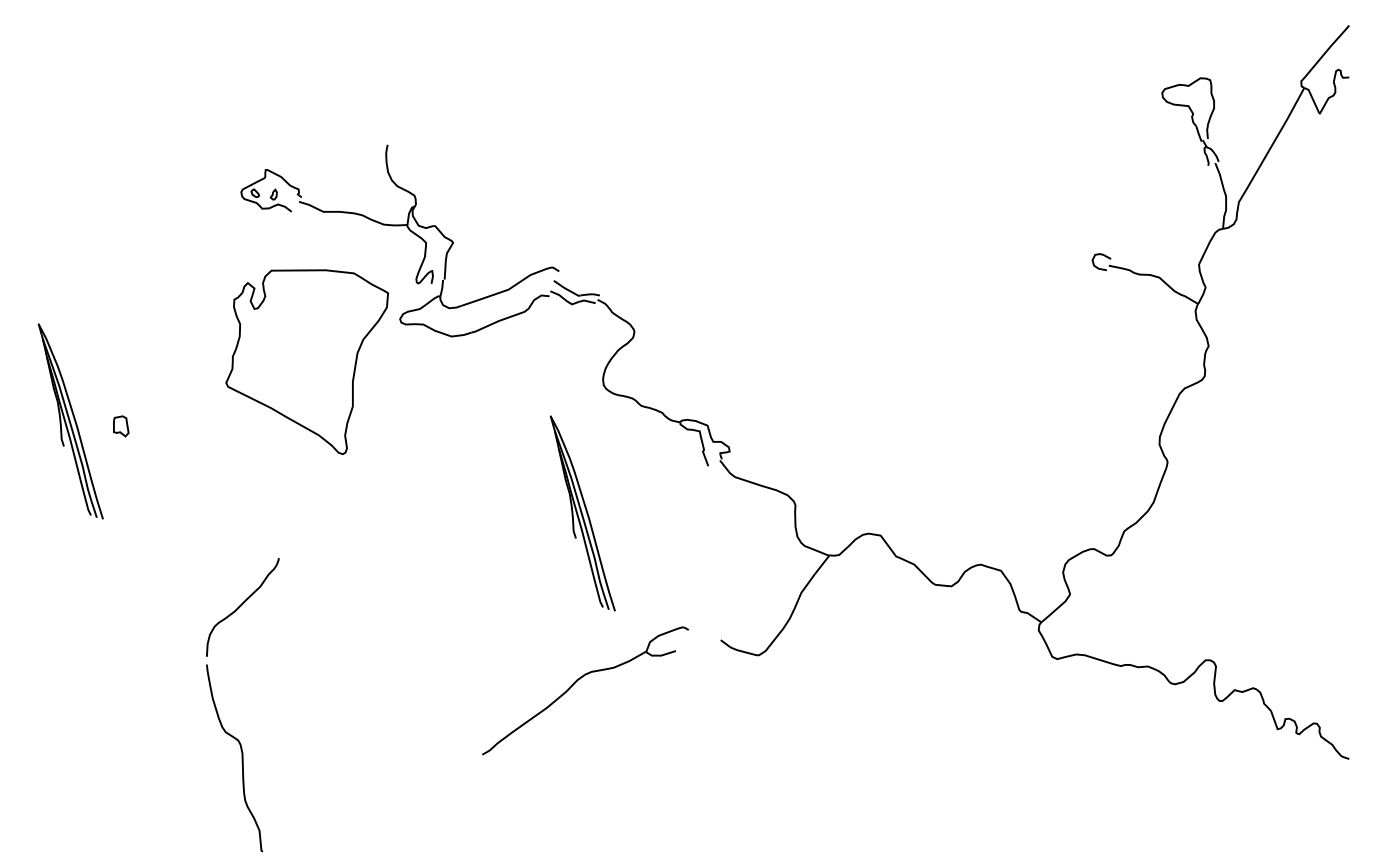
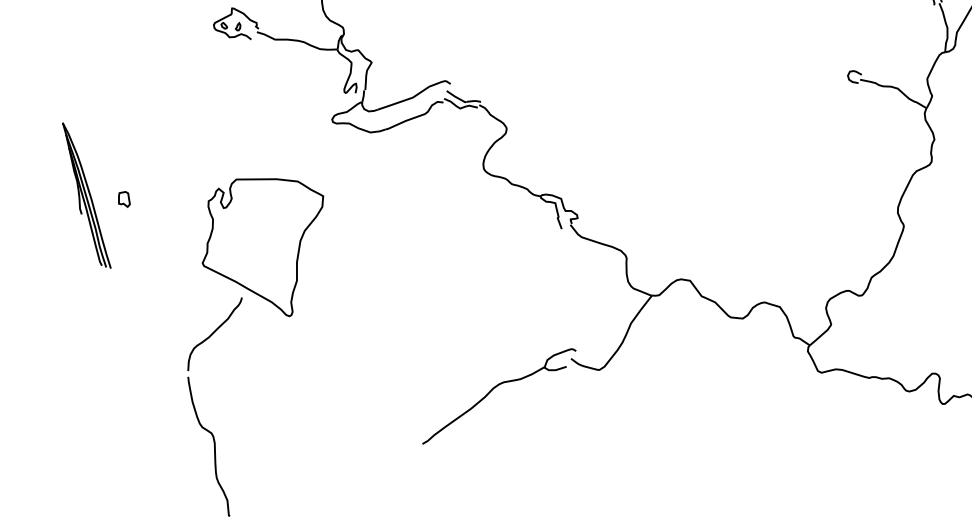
part: (306, 362) -> (262, 247), moved
part: (582, 513) -> (468, 264), removed
part: (577, 681) -> (493, 389), moved

